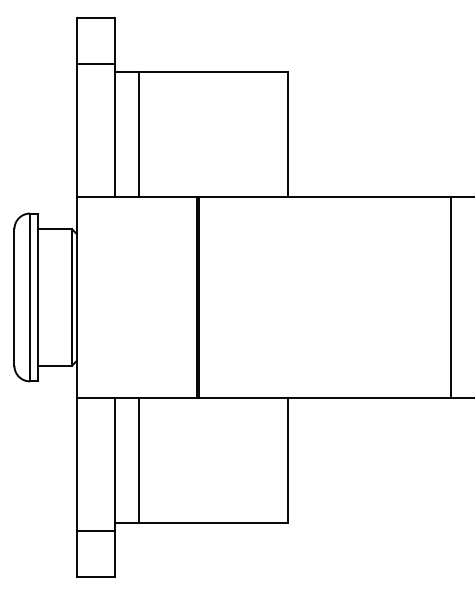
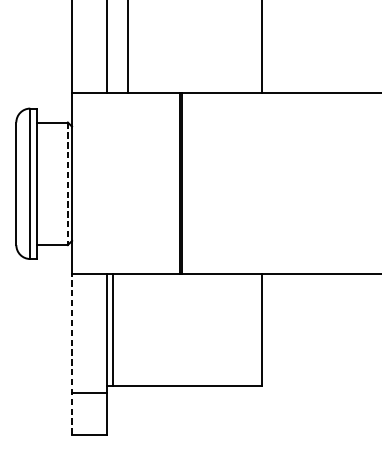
line: (71, 297) -> (67, 183), solid -> dashed
line: (138, 460) -> (113, 329), moved
line: (76, 487) -> (71, 354), solid -> dashed

